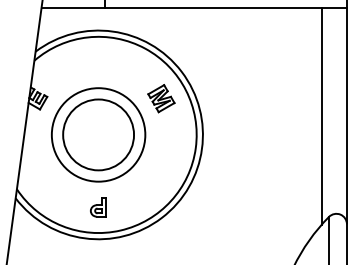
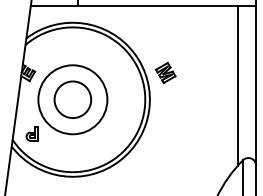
part: (161, 98) -> (165, 72), moved
circle: (98, 134) -> (72, 99), size x0.7
part: (98, 207) -> (32, 134), moved

